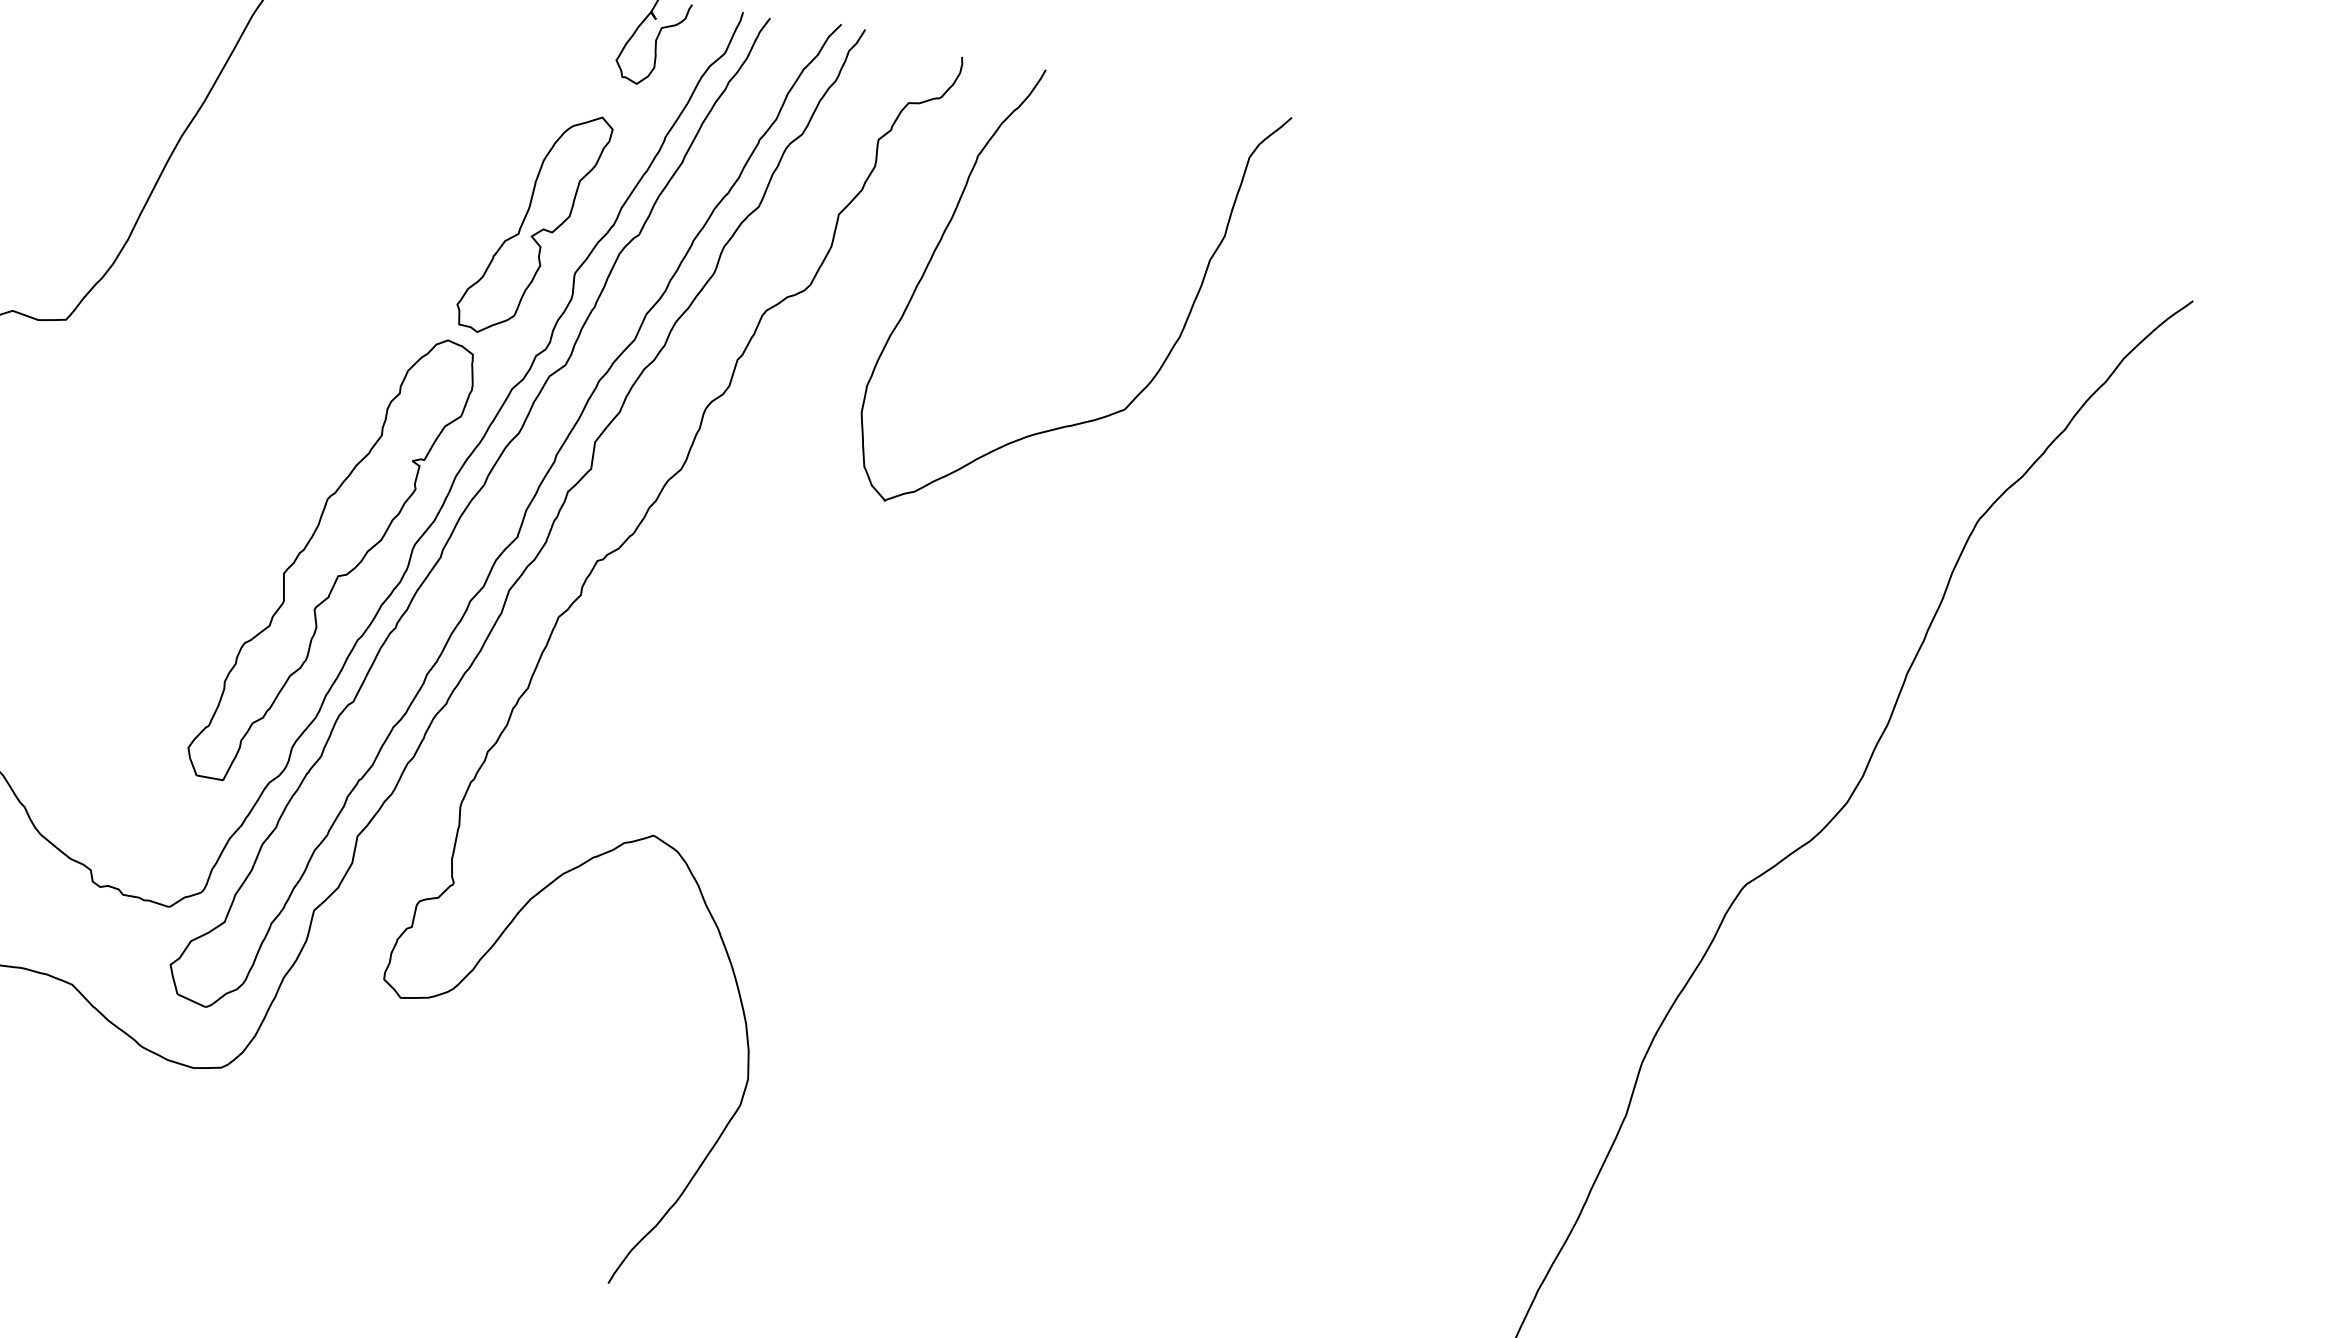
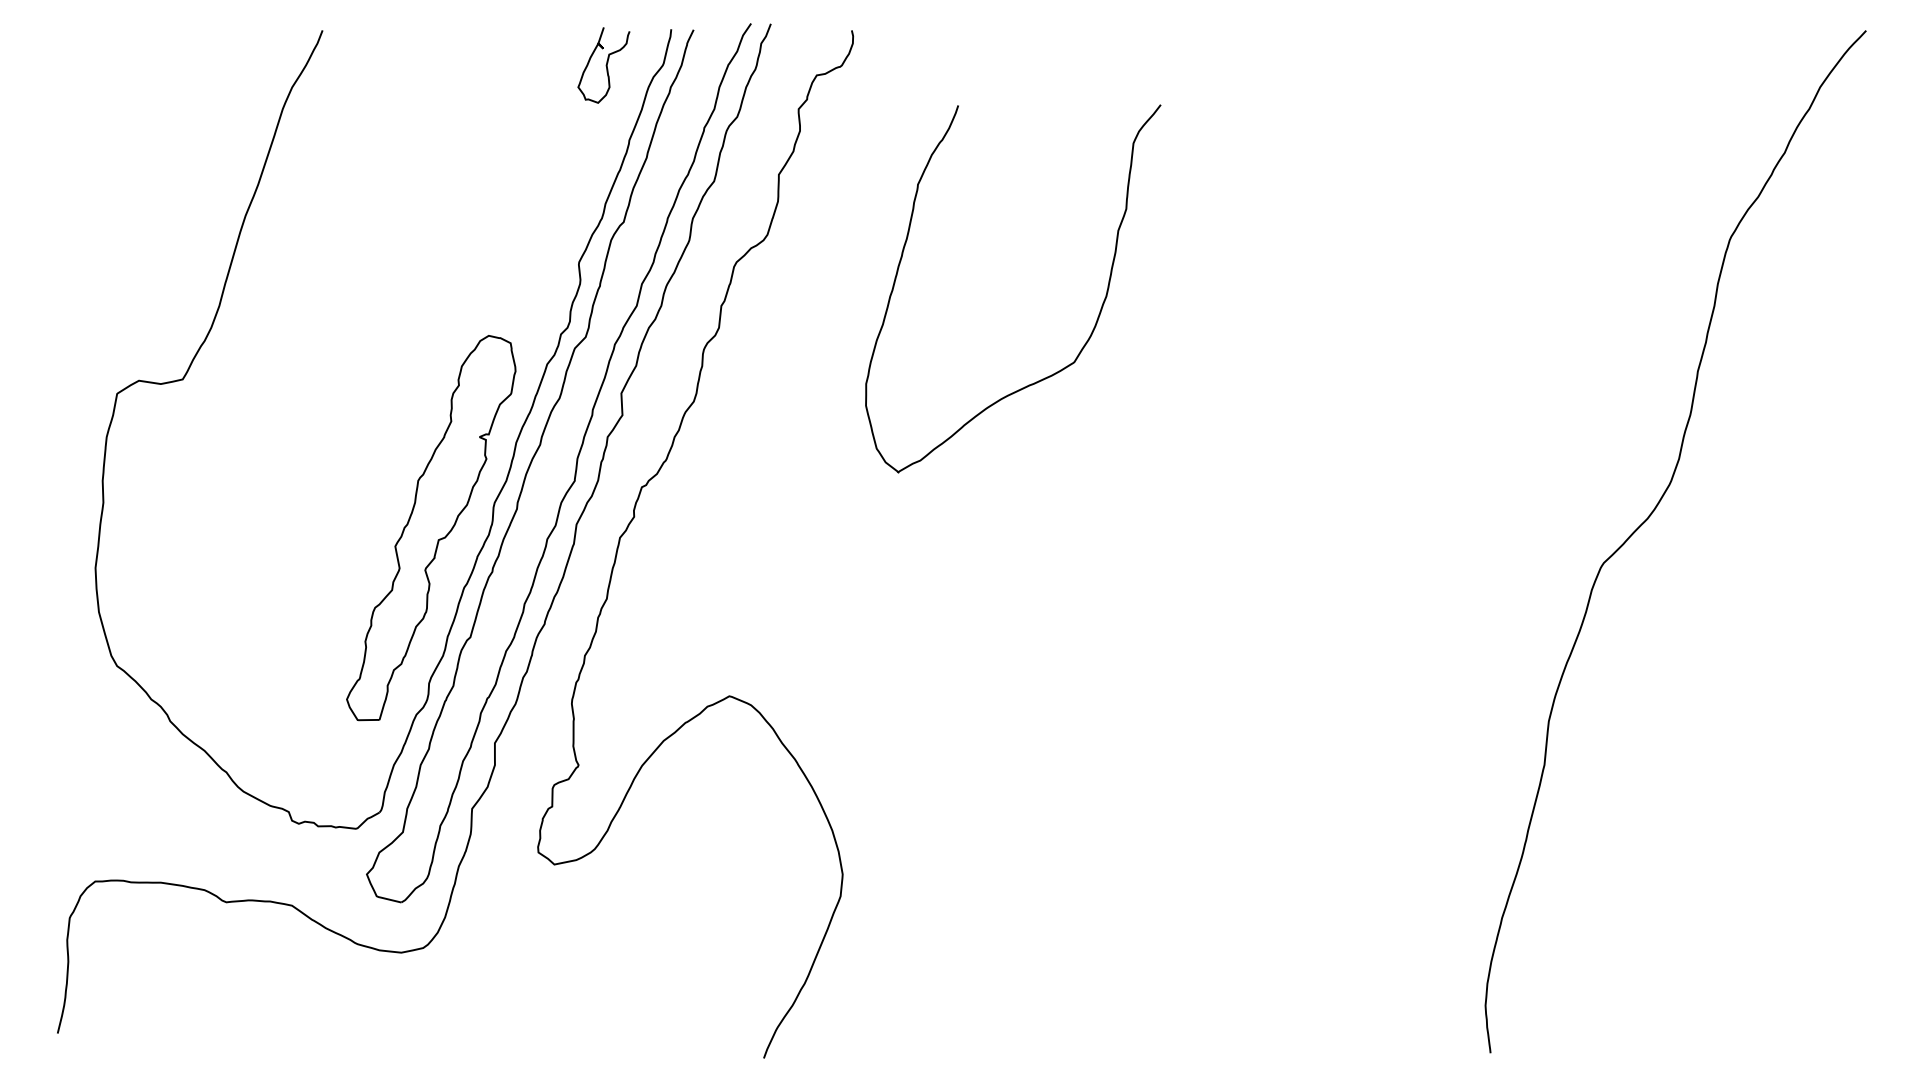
part: (533, 223) -> (538, 229), removed
curve: (1162, 362) -> (1096, 319), moved

